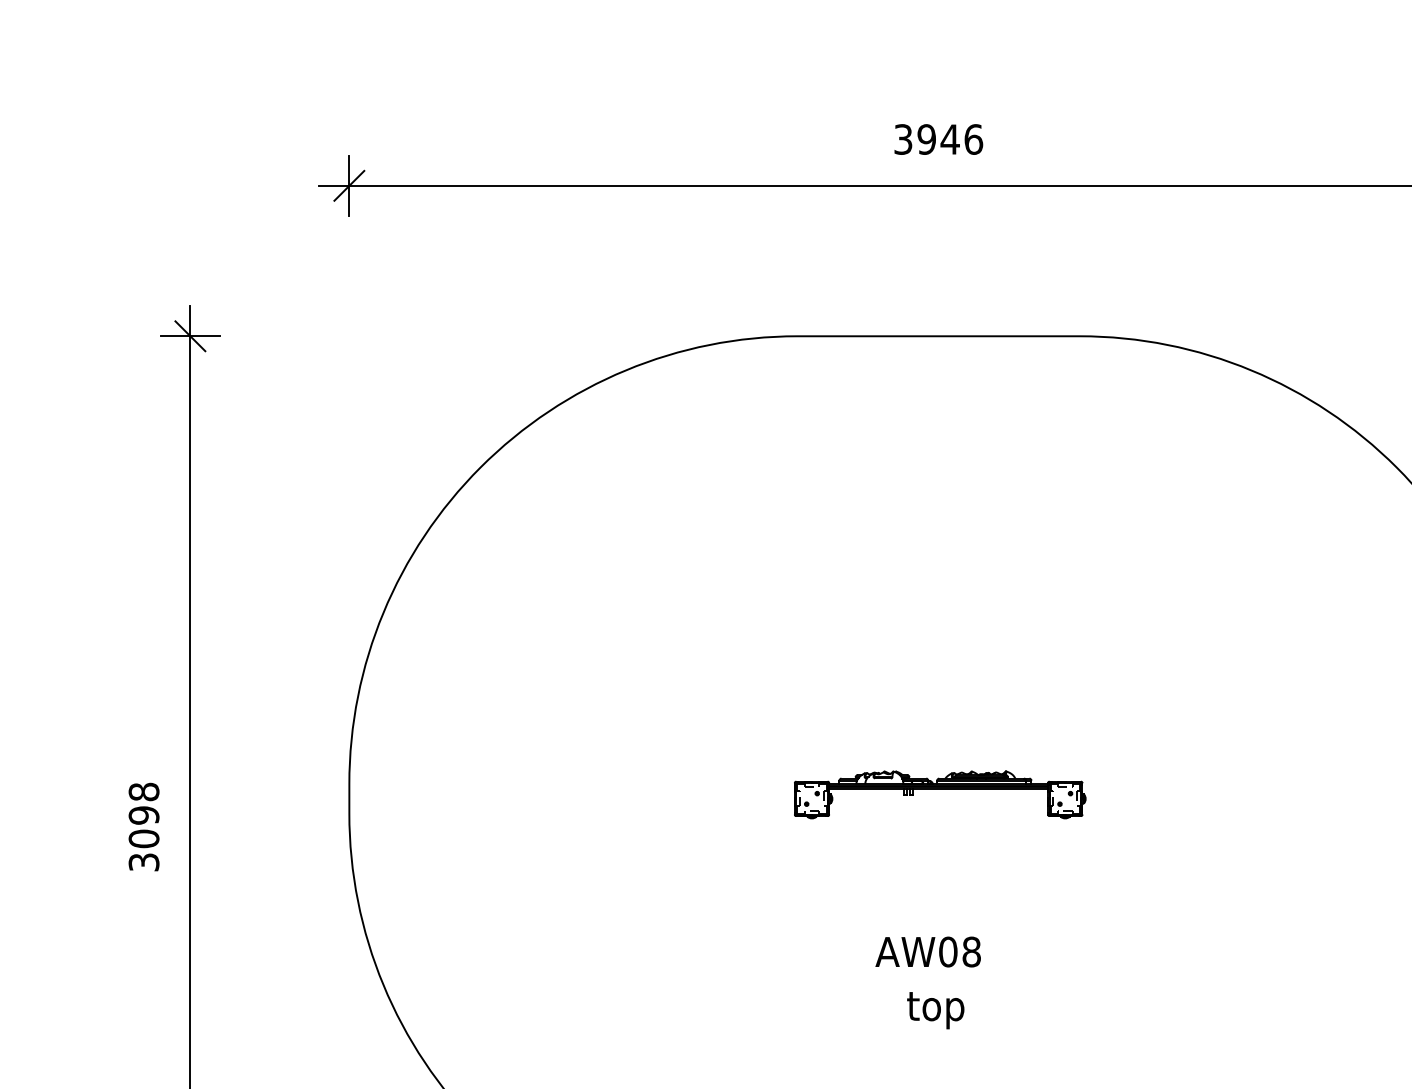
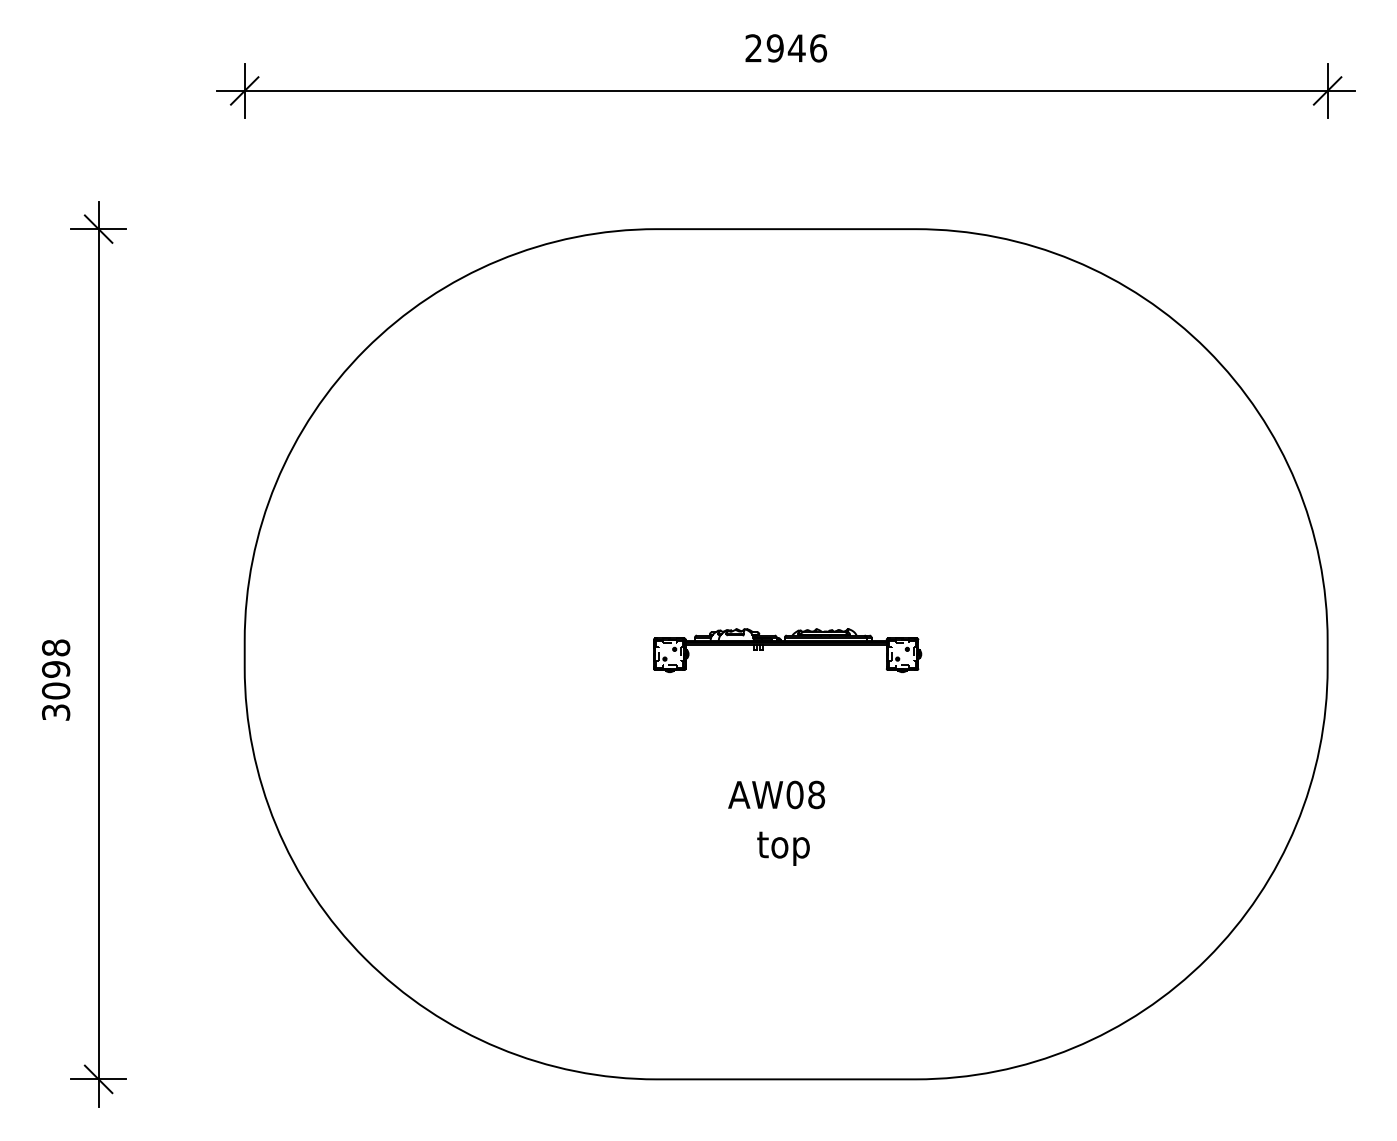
text: (903, 139) -> (753, 48), 3946 -> 2946

